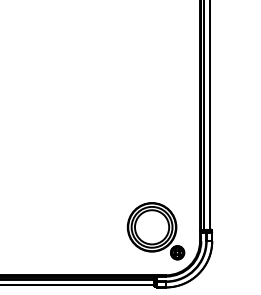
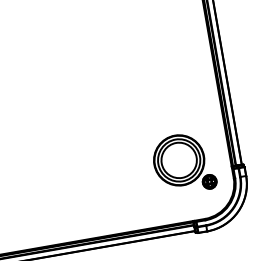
part: (155, 231) -> (183, 164), moved

